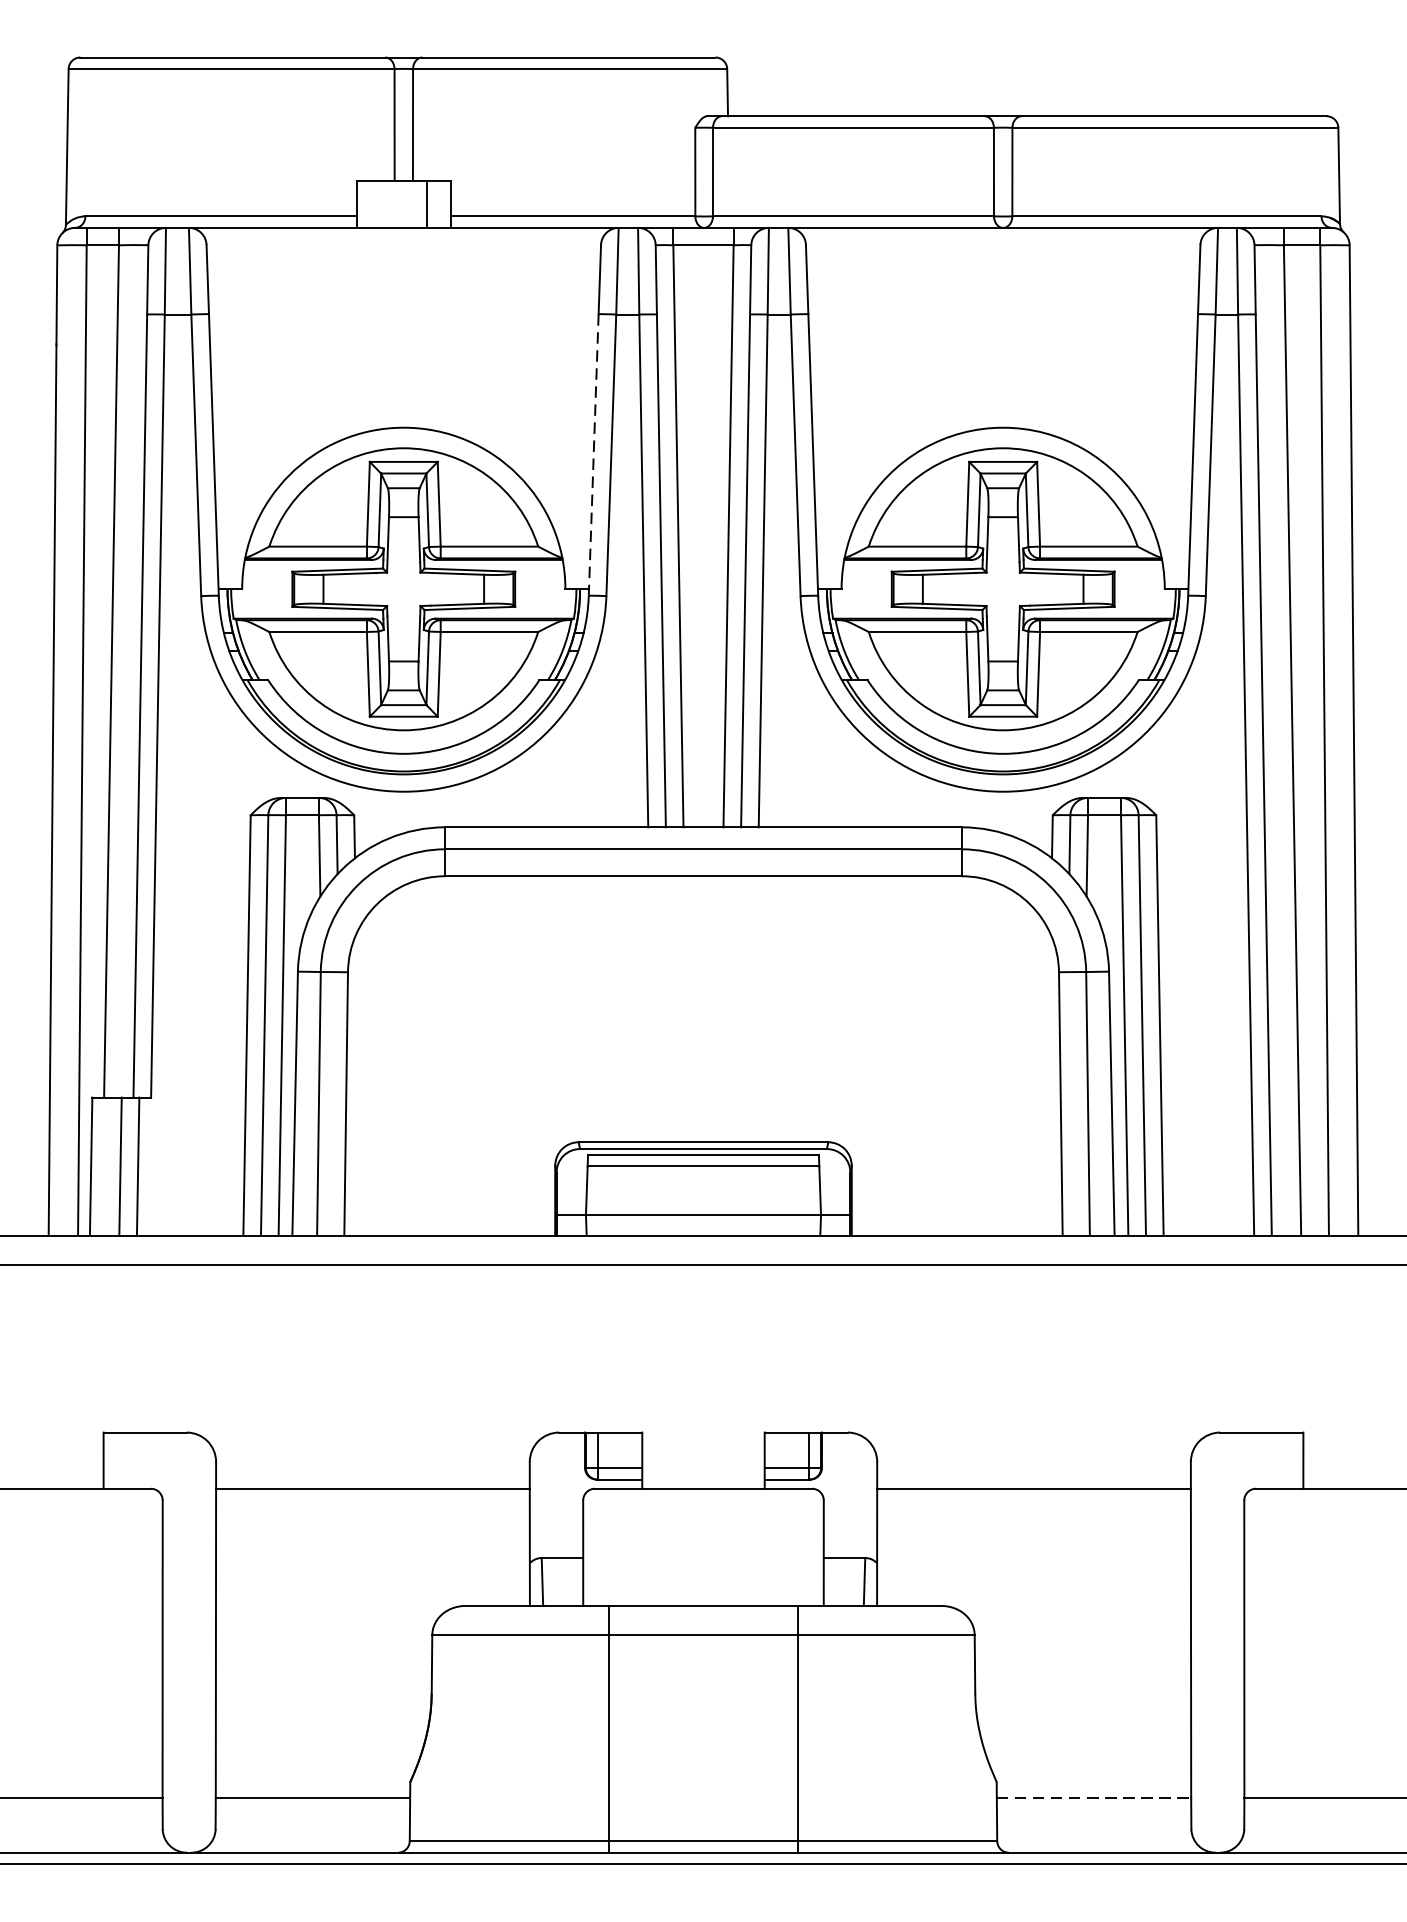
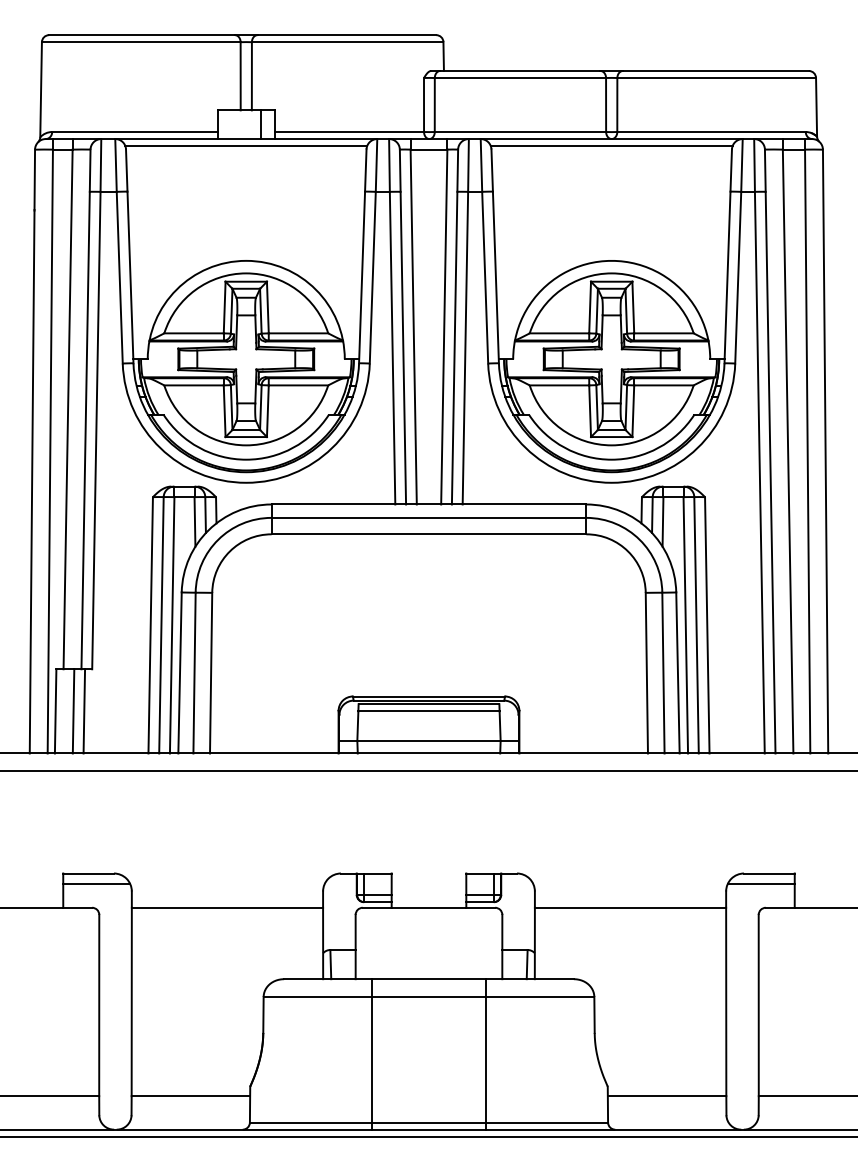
line: (404, 238) -> (246, 145), added
line: (1002, 238) -> (611, 145), added
line: (594, 454) -> (362, 277), dashed -> solid
line: (158, 1450) -> (96, 884), added
line: (1247, 1450) -> (760, 884), added
line: (1094, 1798) -> (667, 1096), dashed -> solid

